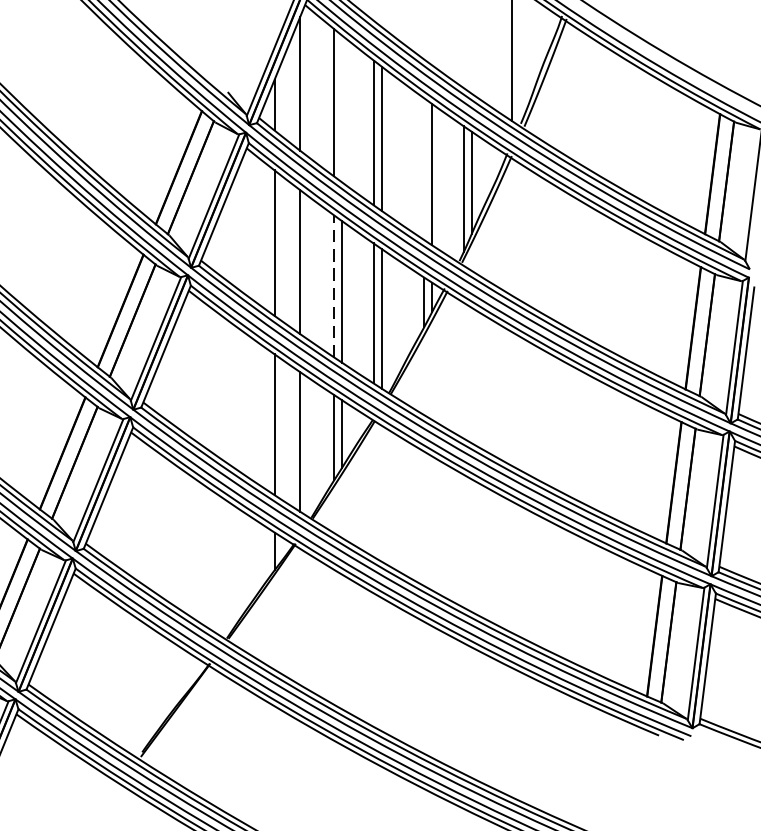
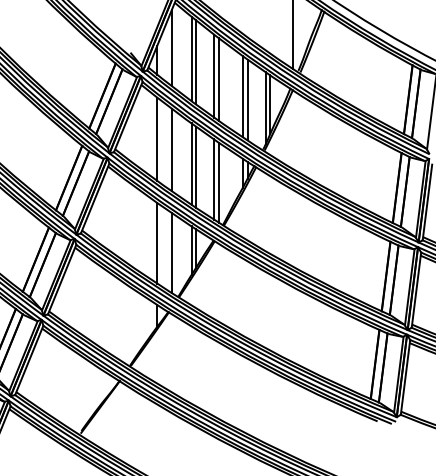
line: (342, 109) -> (196, 62), added
line: (423, 168) -> (242, 96), added
line: (334, 287) -> (191, 164), dashed -> solid

